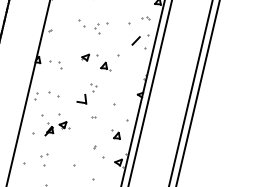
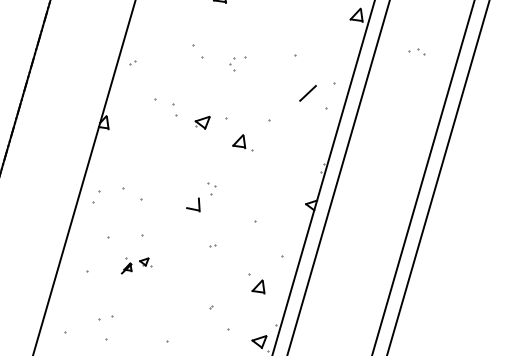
part: (145, 18) -> (415, 52), moved
part: (101, 28) -> (238, 64), size x0.6
part: (55, 64) -> (165, 108), moved
part: (86, 93) -> (200, 196), size x0.7
part: (57, 128) -> (137, 265), size x0.6

